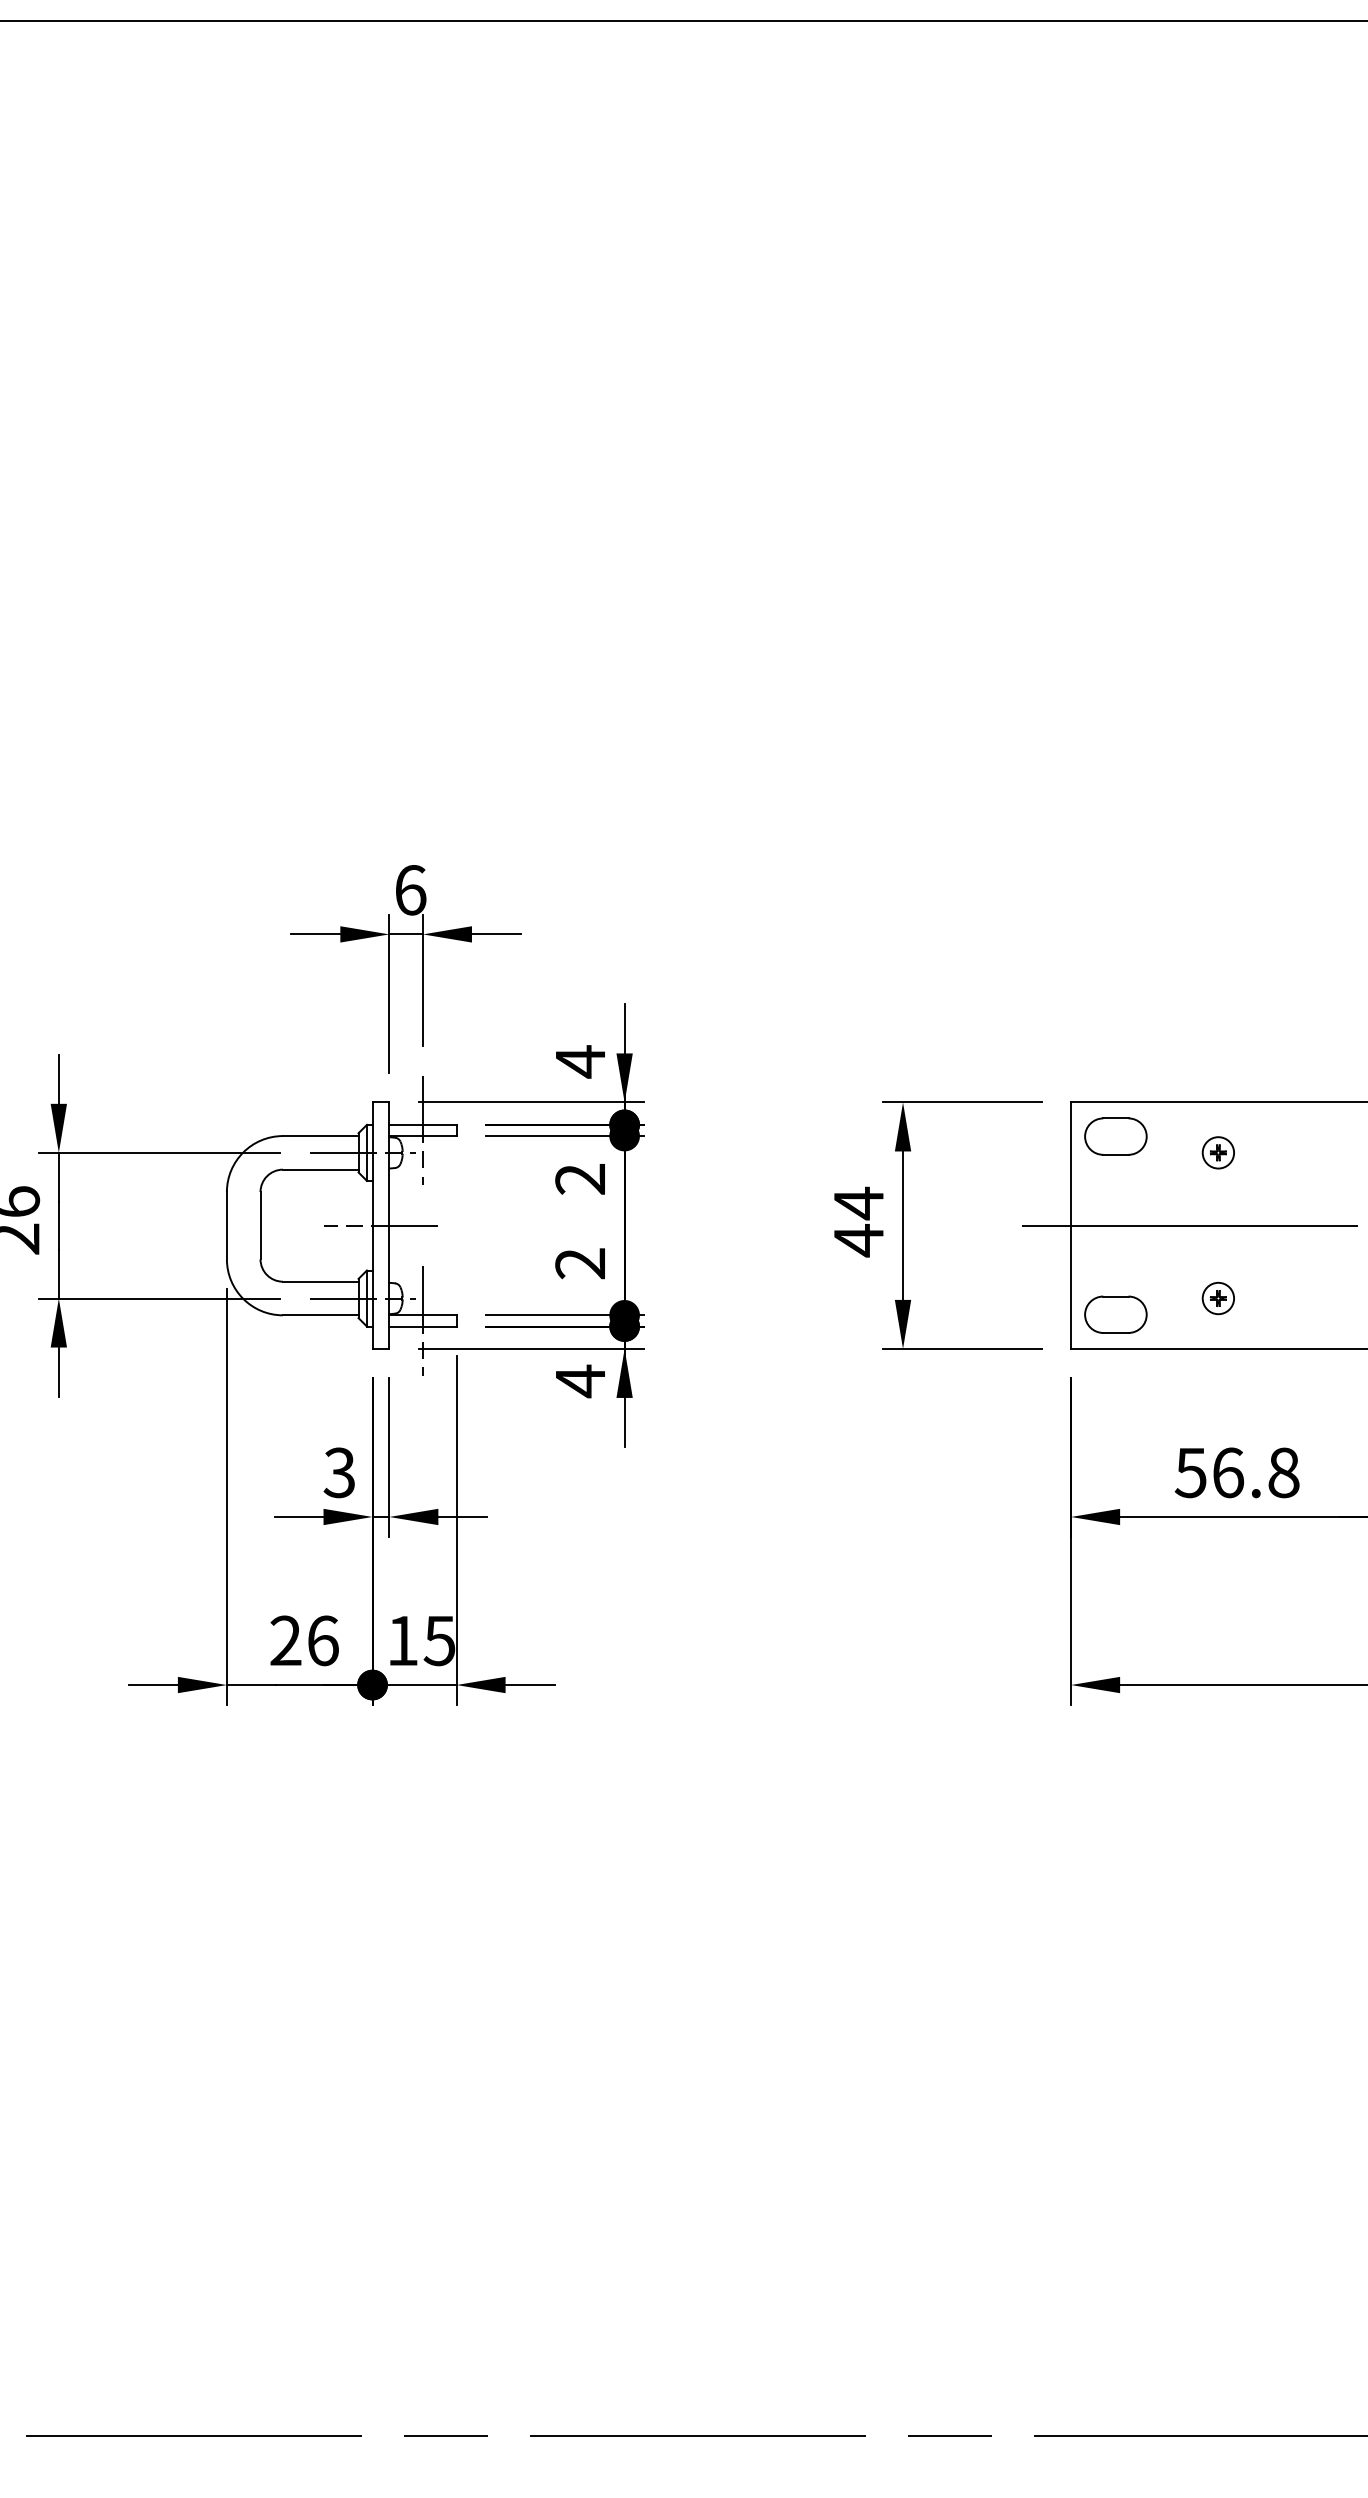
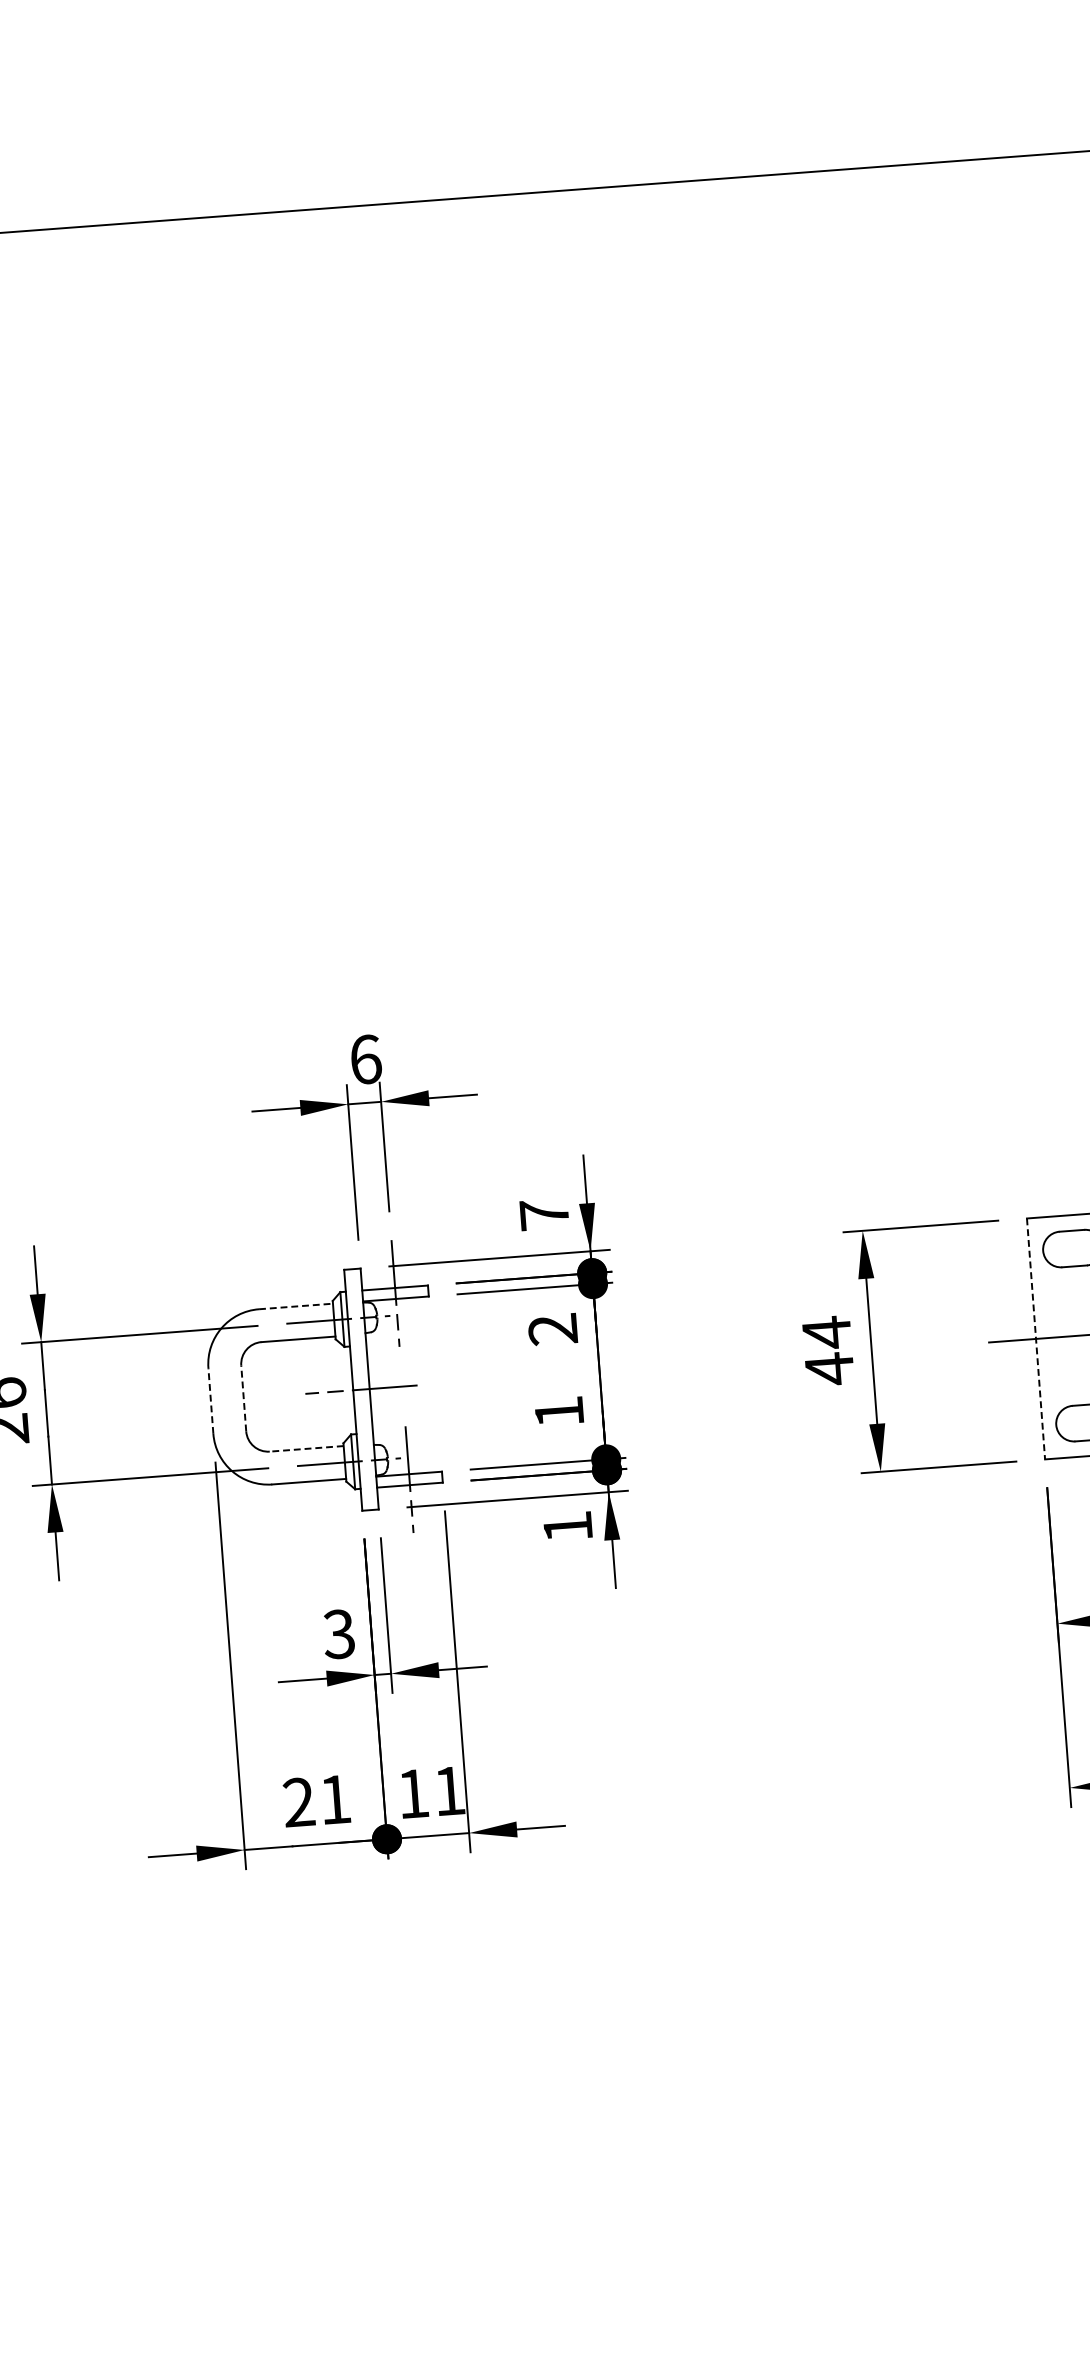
text: (580, 1061) -> (544, 1214), 4 -> 7
line: (320, 1136) -> (295, 1306), solid -> dashed
line: (226, 1225) -> (210, 1400), solid -> dashed
line: (260, 1225) -> (243, 1398), solid -> dashed
line: (1071, 1226) -> (1036, 1339), solid -> dashed
text: (579, 1263) -> (558, 1412), 2 -> 1
line: (320, 1281) -> (306, 1448), solid -> dashed
text: (580, 1381) -> (567, 1527), 4 -> 1
text: (323, 1640) -> (335, 1799), 26 -> 21
text: (439, 1641) -> (449, 1791), 15 -> 11

